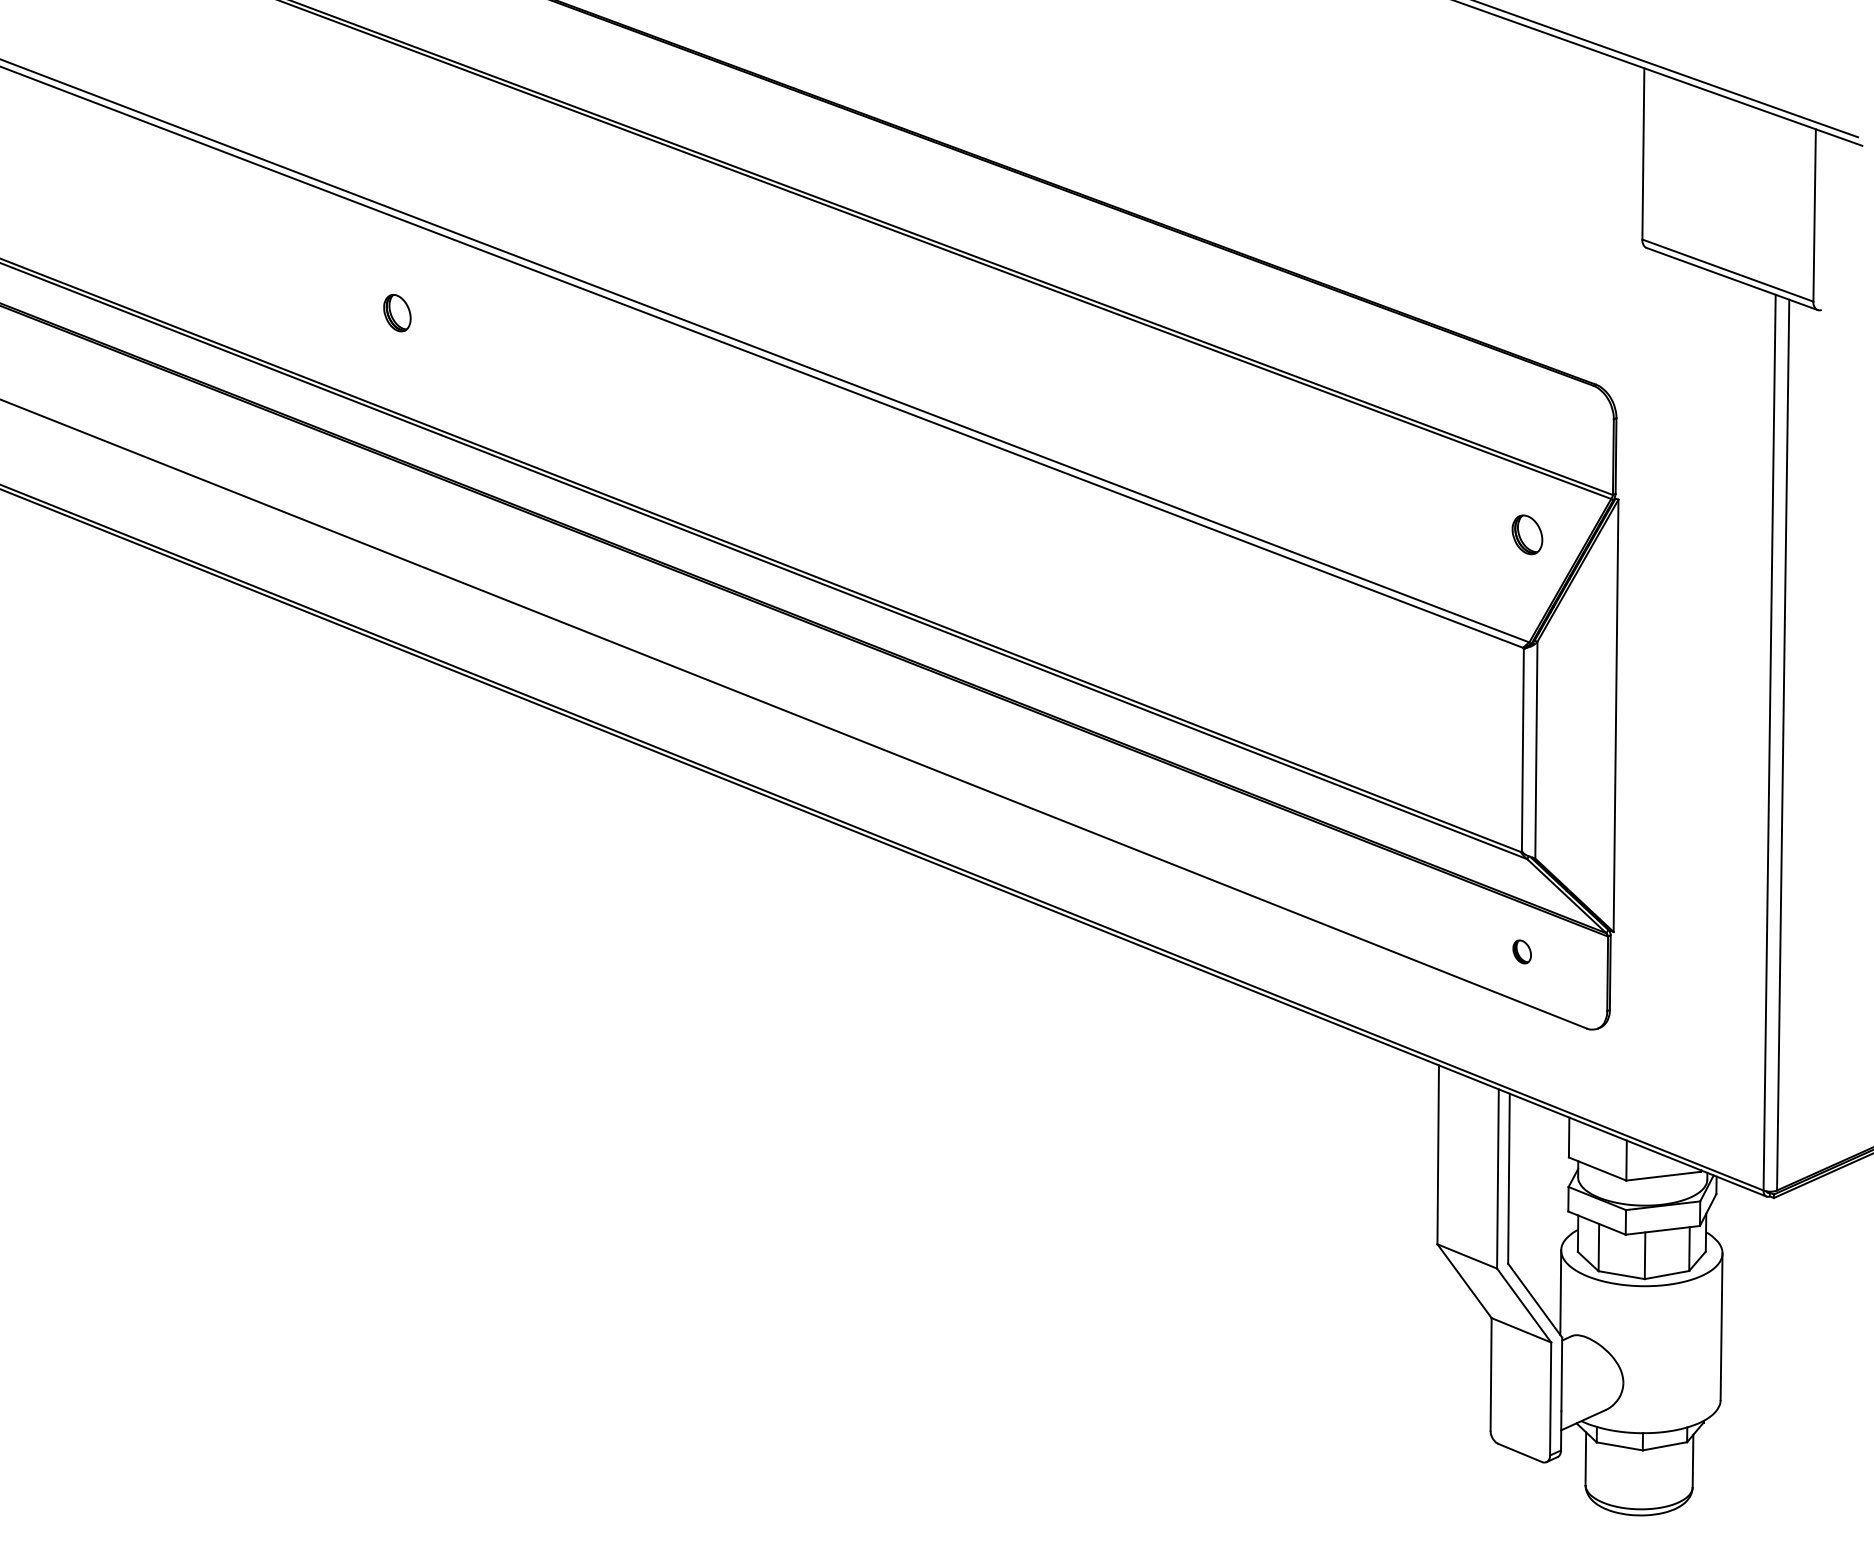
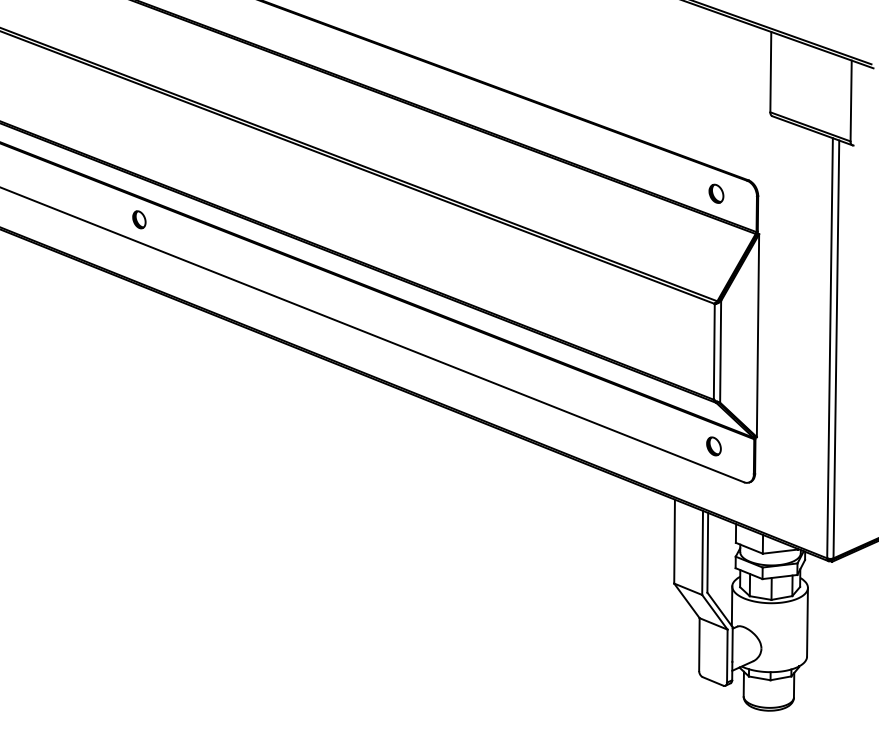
part: (397, 312) -> (139, 219), moved
part: (1527, 534) -> (716, 193), moved
part: (1521, 952) -> (713, 446), size x1.67

